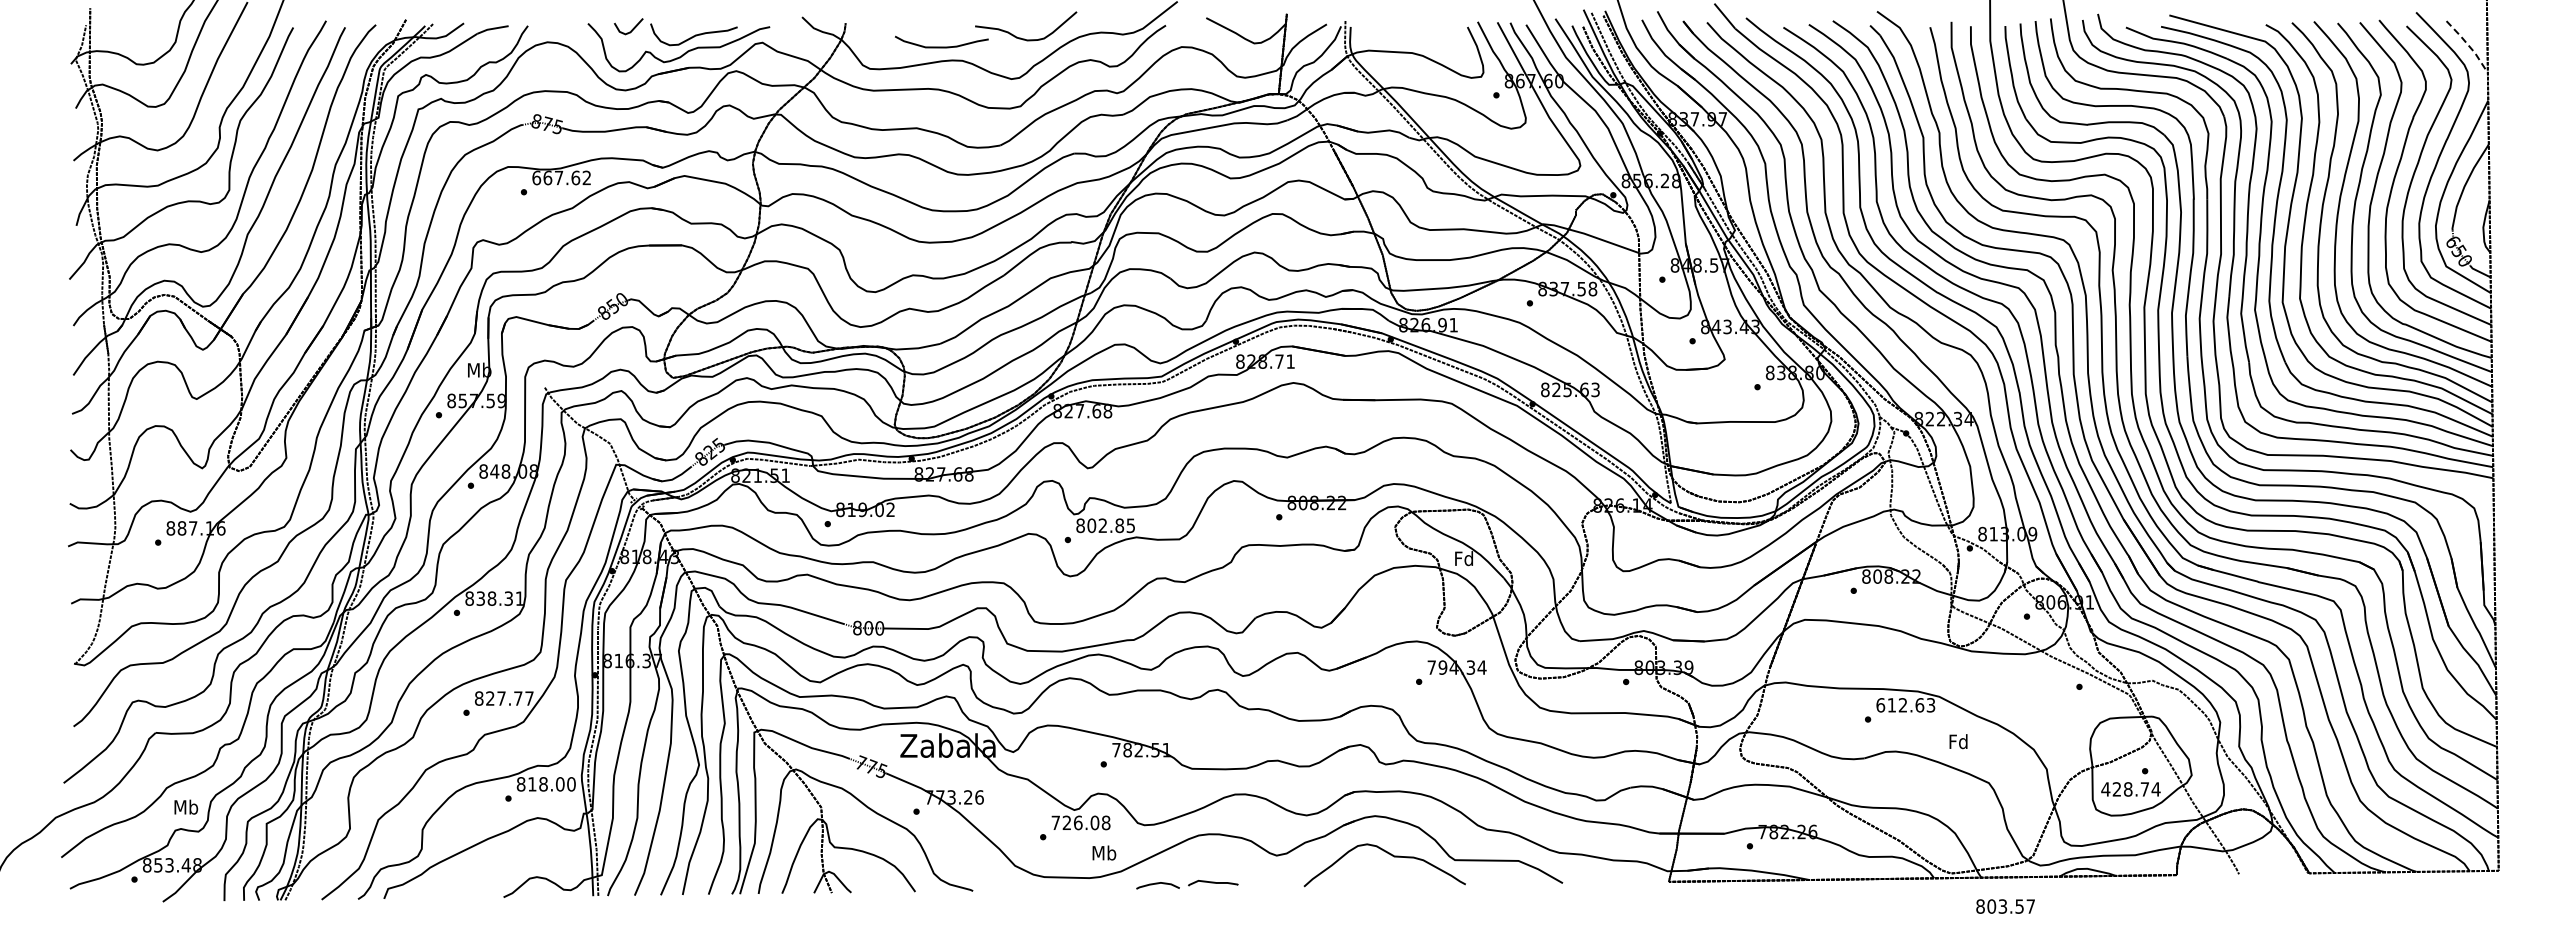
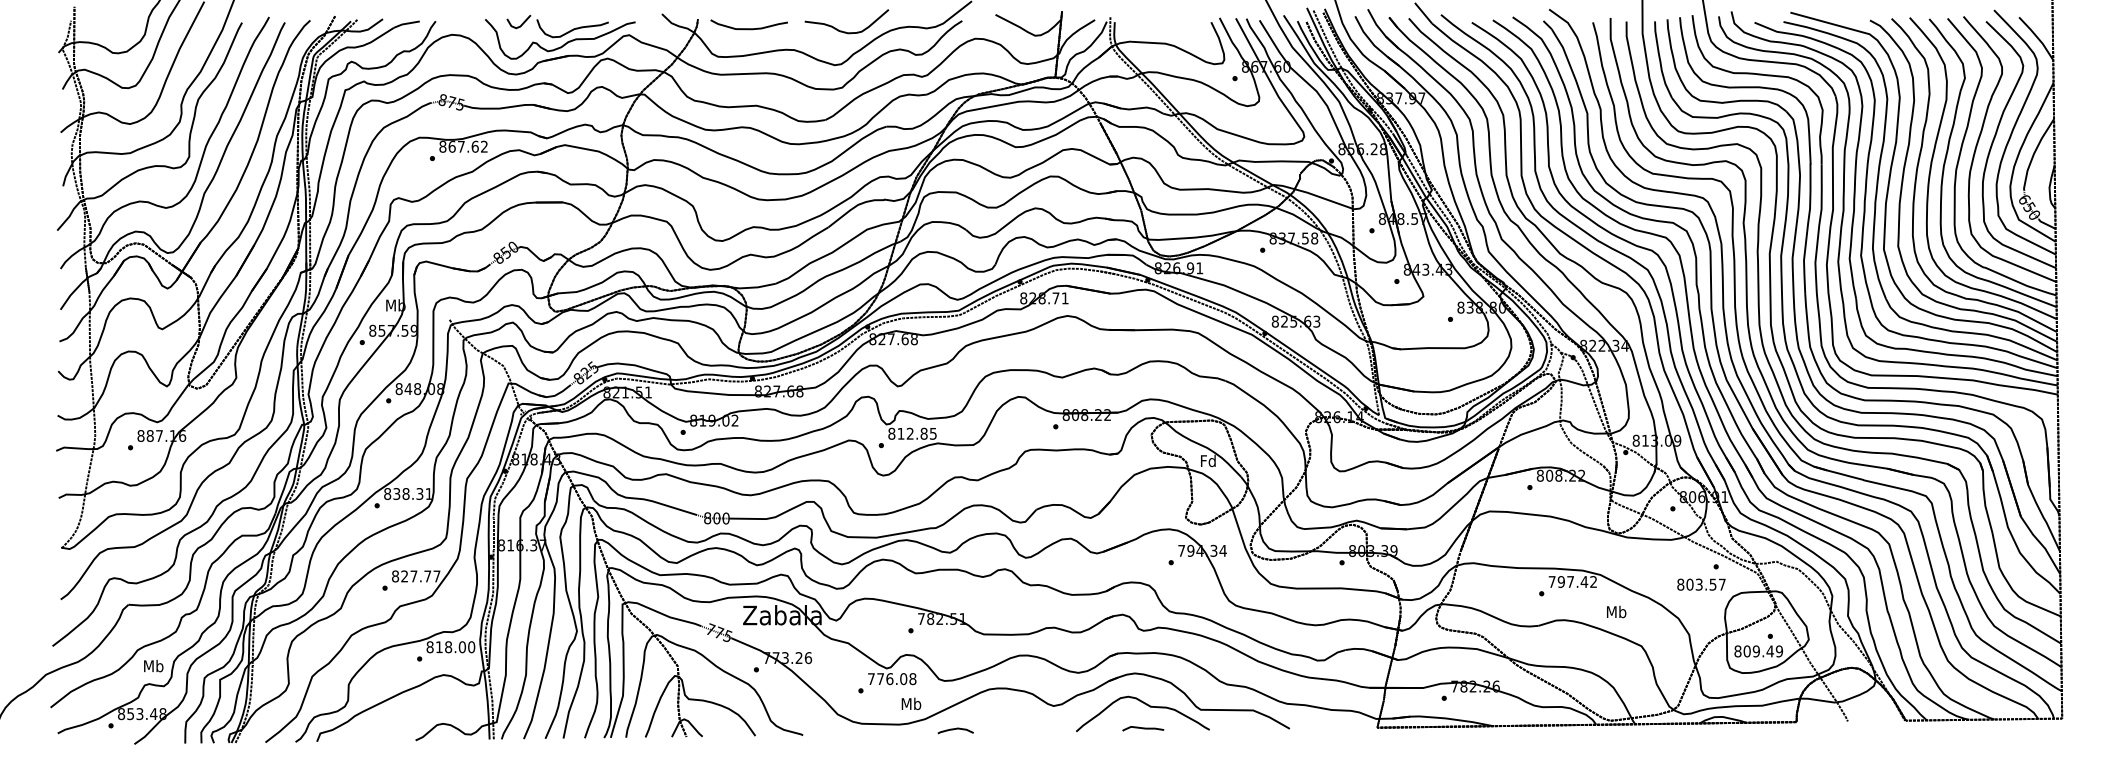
line: (2468, 45) -> (2037, 37), dashed -> solid
curve: (941, 46) -> (748, 28), moved
text: (536, 177) -> (442, 146), 667.62 -> 867.62
text: (1091, 525) -> (900, 433), 802.85 -> 812.85
text: (1905, 705) -> (1572, 582), 612.63 -> 797.42
text: (1958, 741) -> (1616, 611), Fd -> Mb
text: (2130, 789) -> (1758, 651), 428.74 -> 809.49
text: (1066, 822) -> (880, 678), 726.08 -> 776.08
curve: (1213, 883) -> (1143, 729), moved
text: (2005, 906) -> (1701, 584), moved

